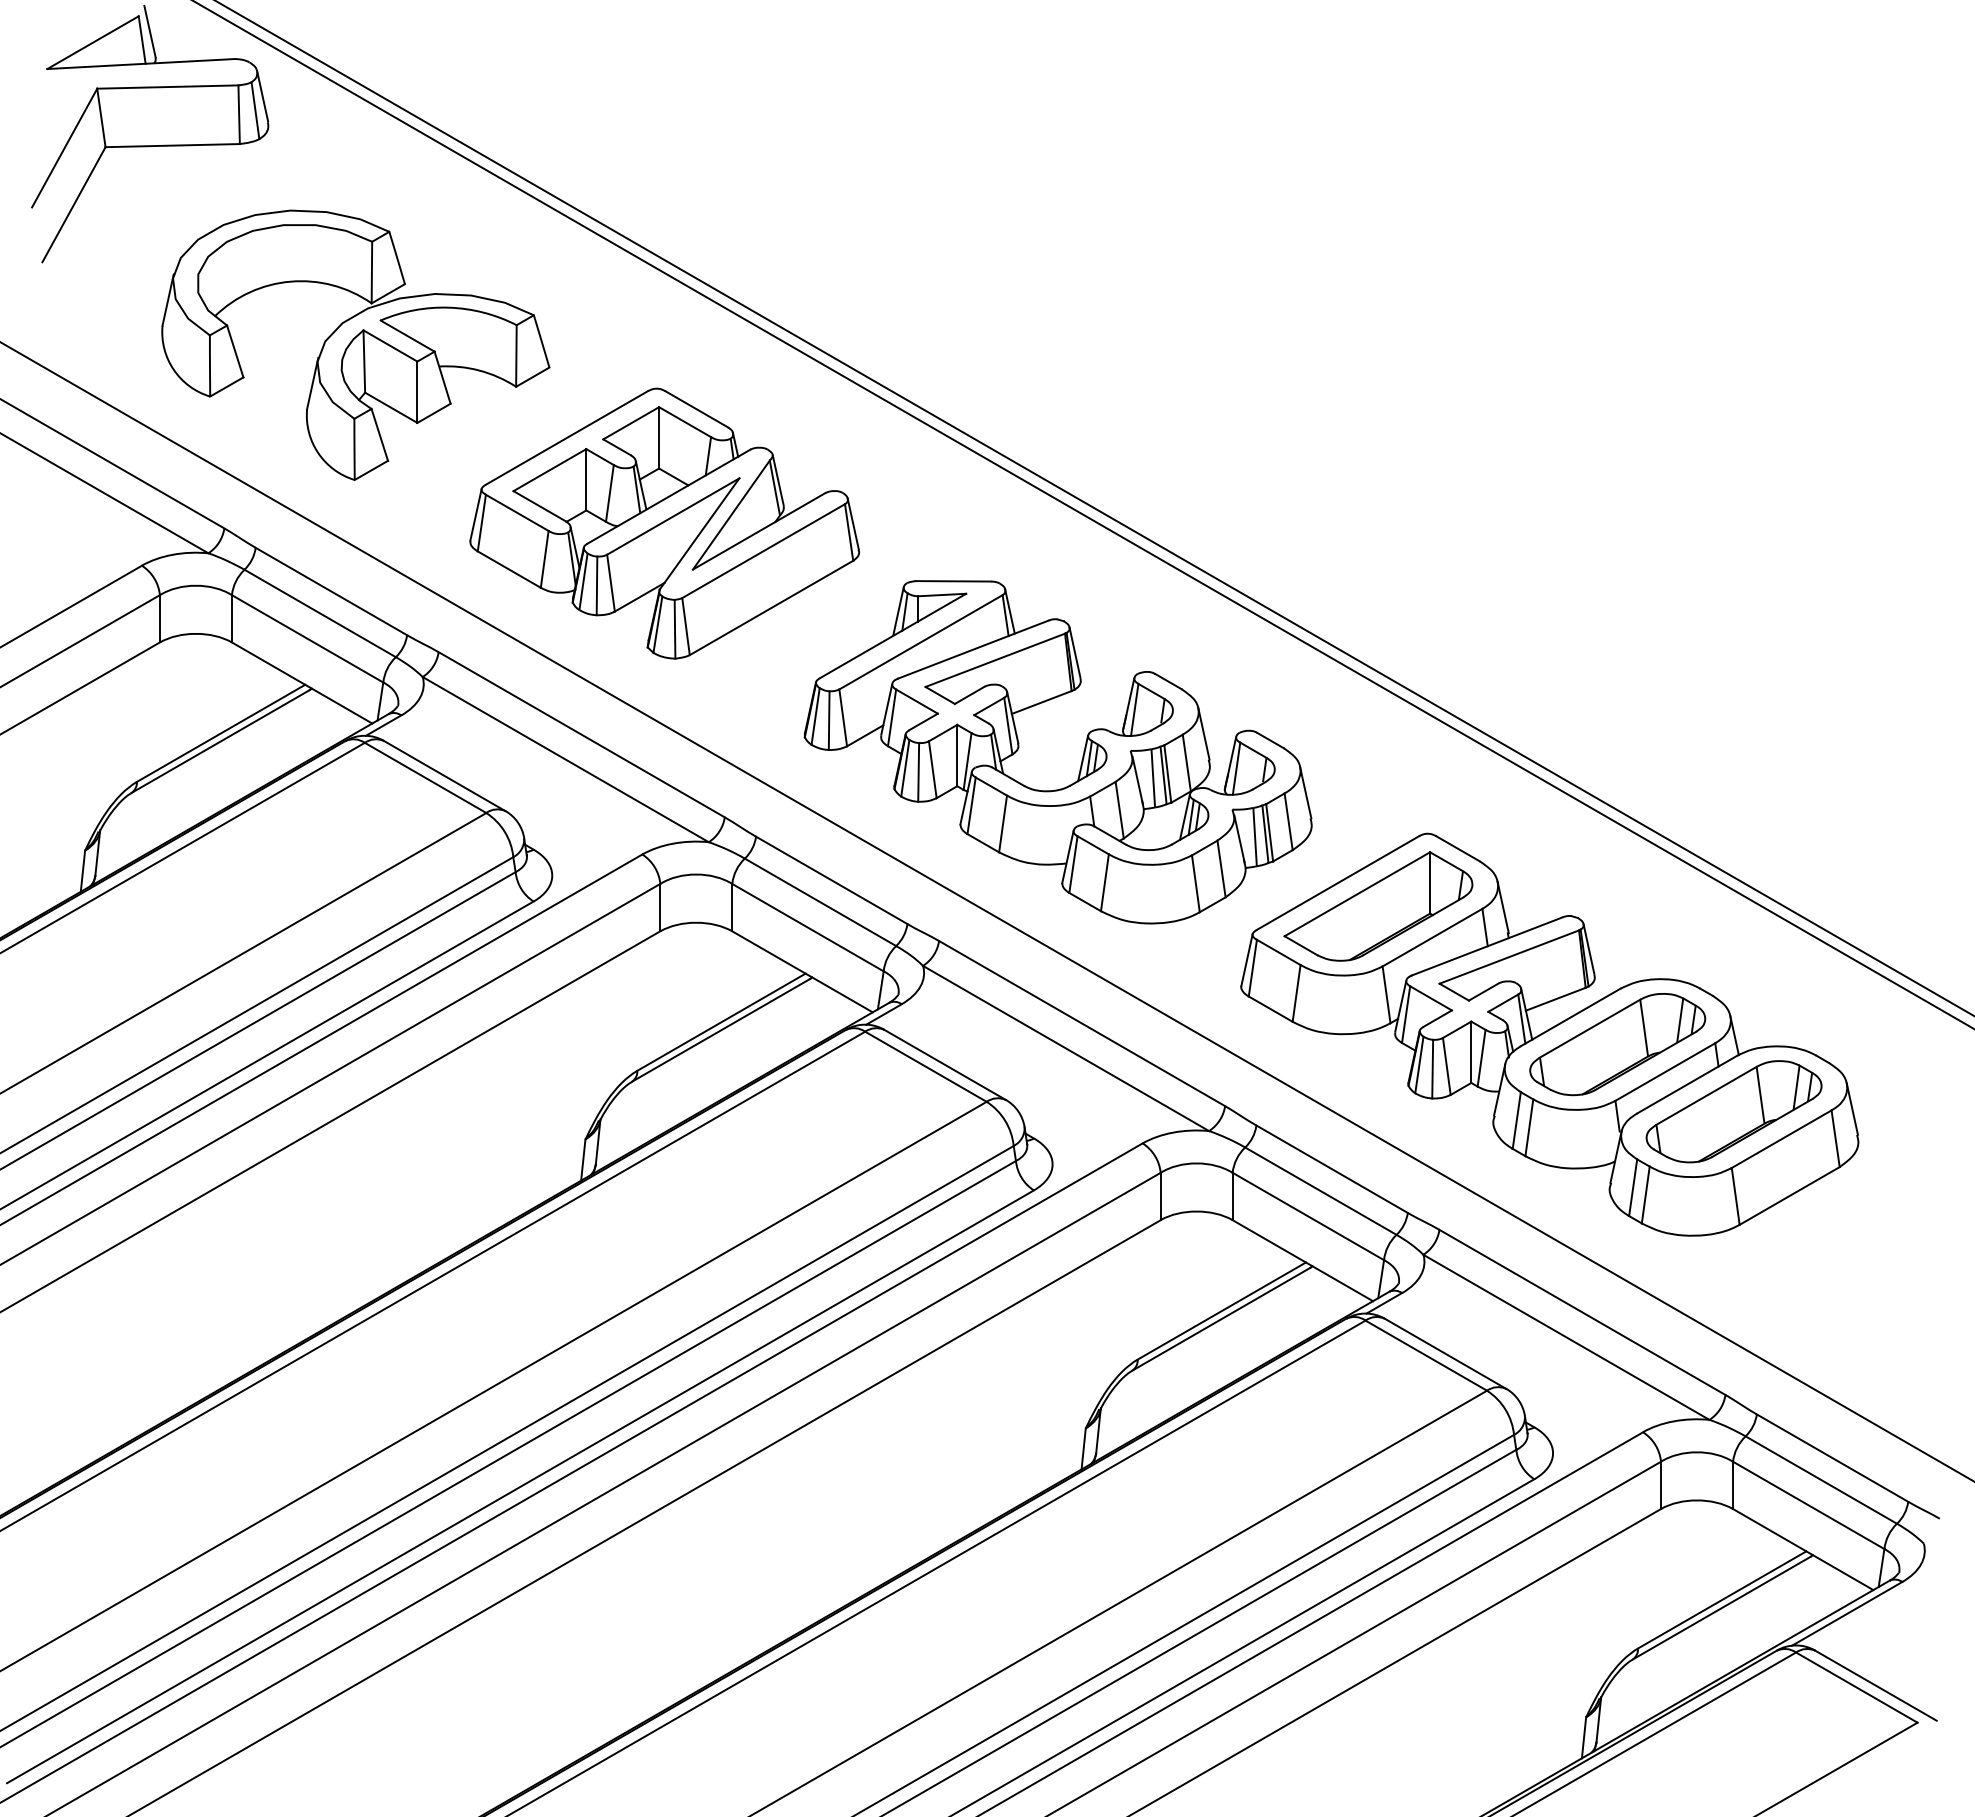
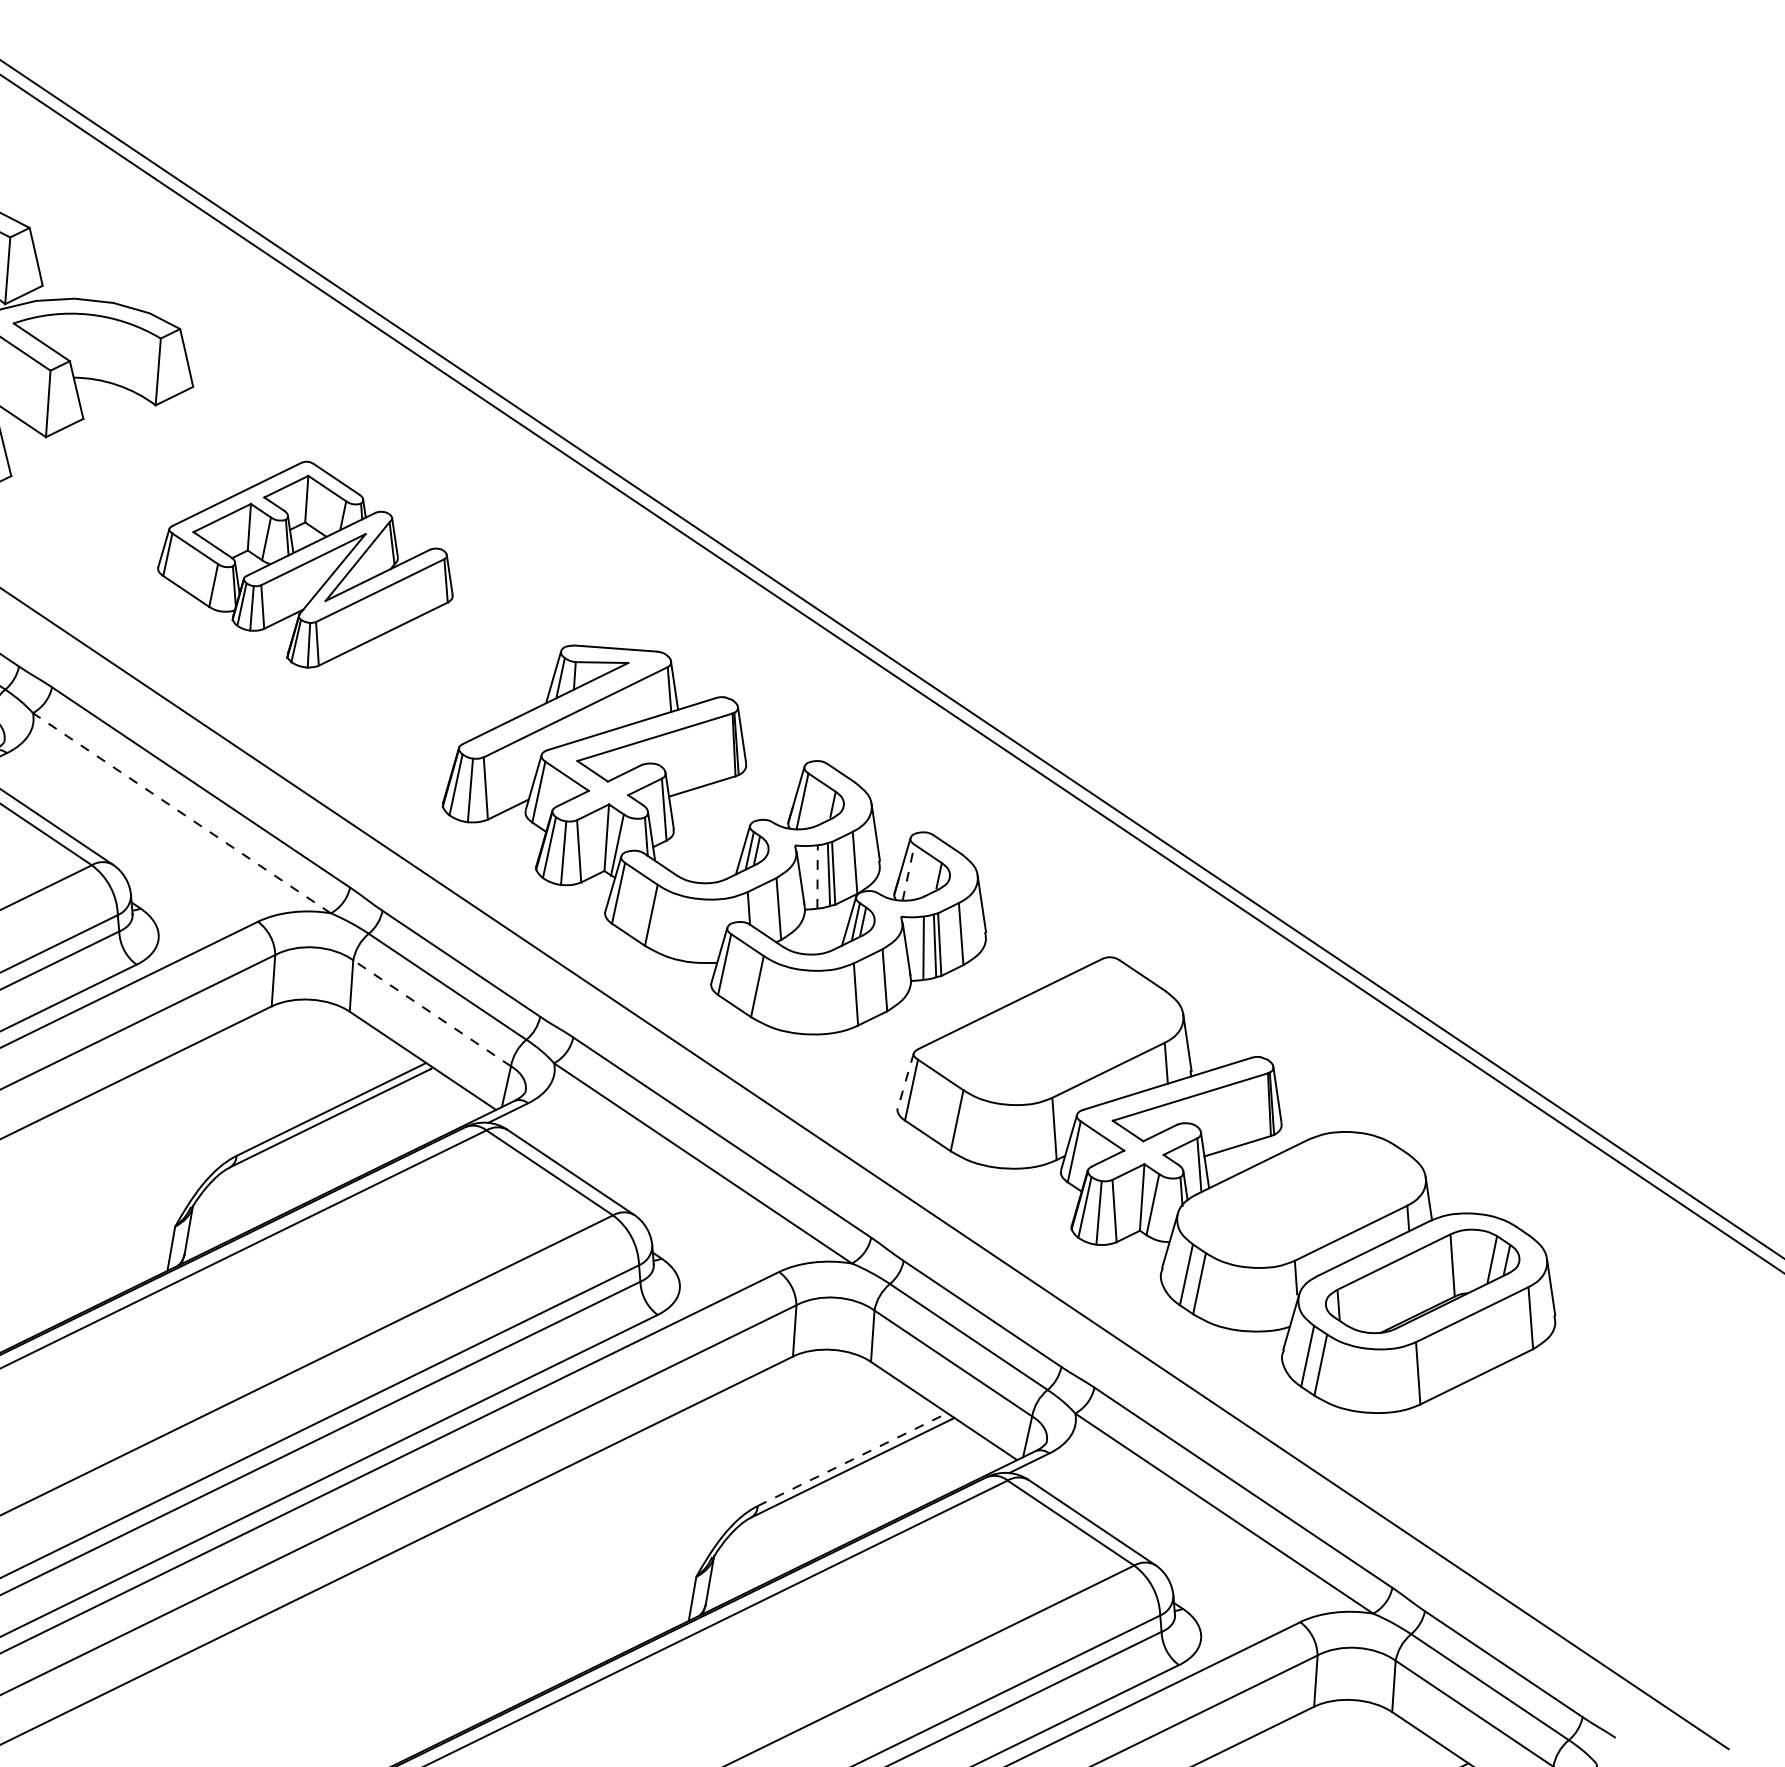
part: (664, 523) -> (306, 564), size x0.7
line: (565, 759) -> (181, 813), solid -> dashed
line: (1236, 768) -> (908, 872), solid -> dashed
line: (1153, 777) -> (817, 876), solid -> dashed
part: (1378, 906) -> (1052, 1032), removed
line: (807, 927) -> (431, 1013), solid -> dashed
line: (1246, 960) -> (905, 1081), solid -> dashed
part: (1617, 1044) -> (1301, 1199), removed
line: (1222, 1310) -> (853, 1459), solid -> dashed

